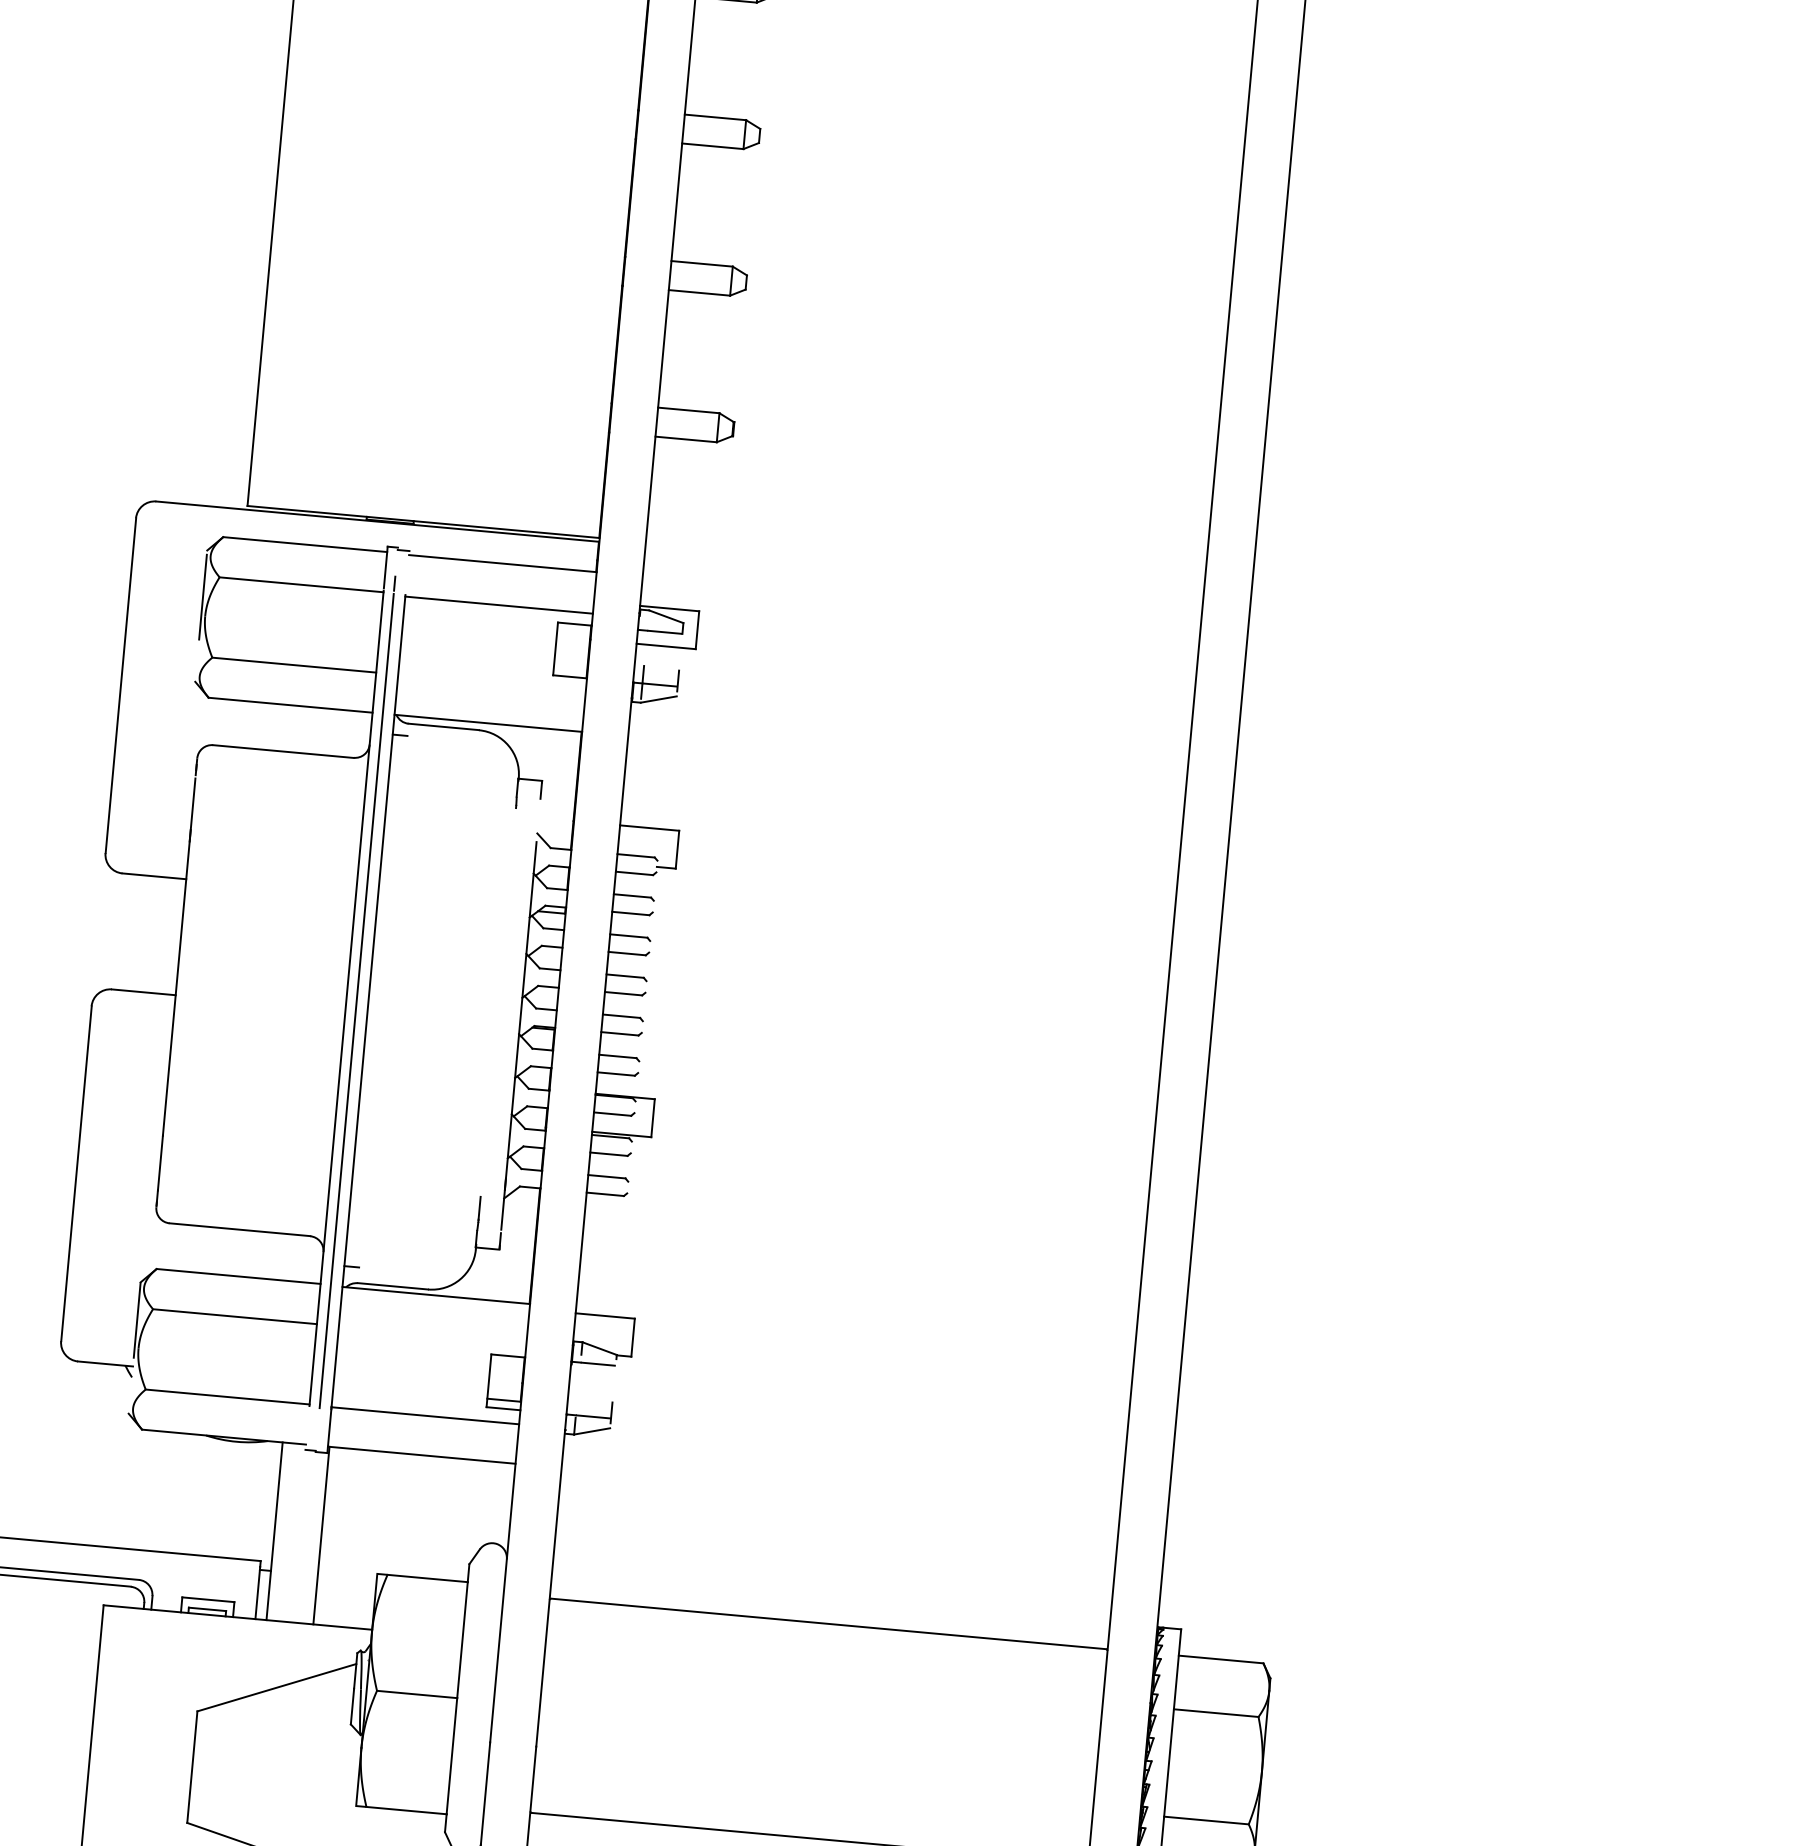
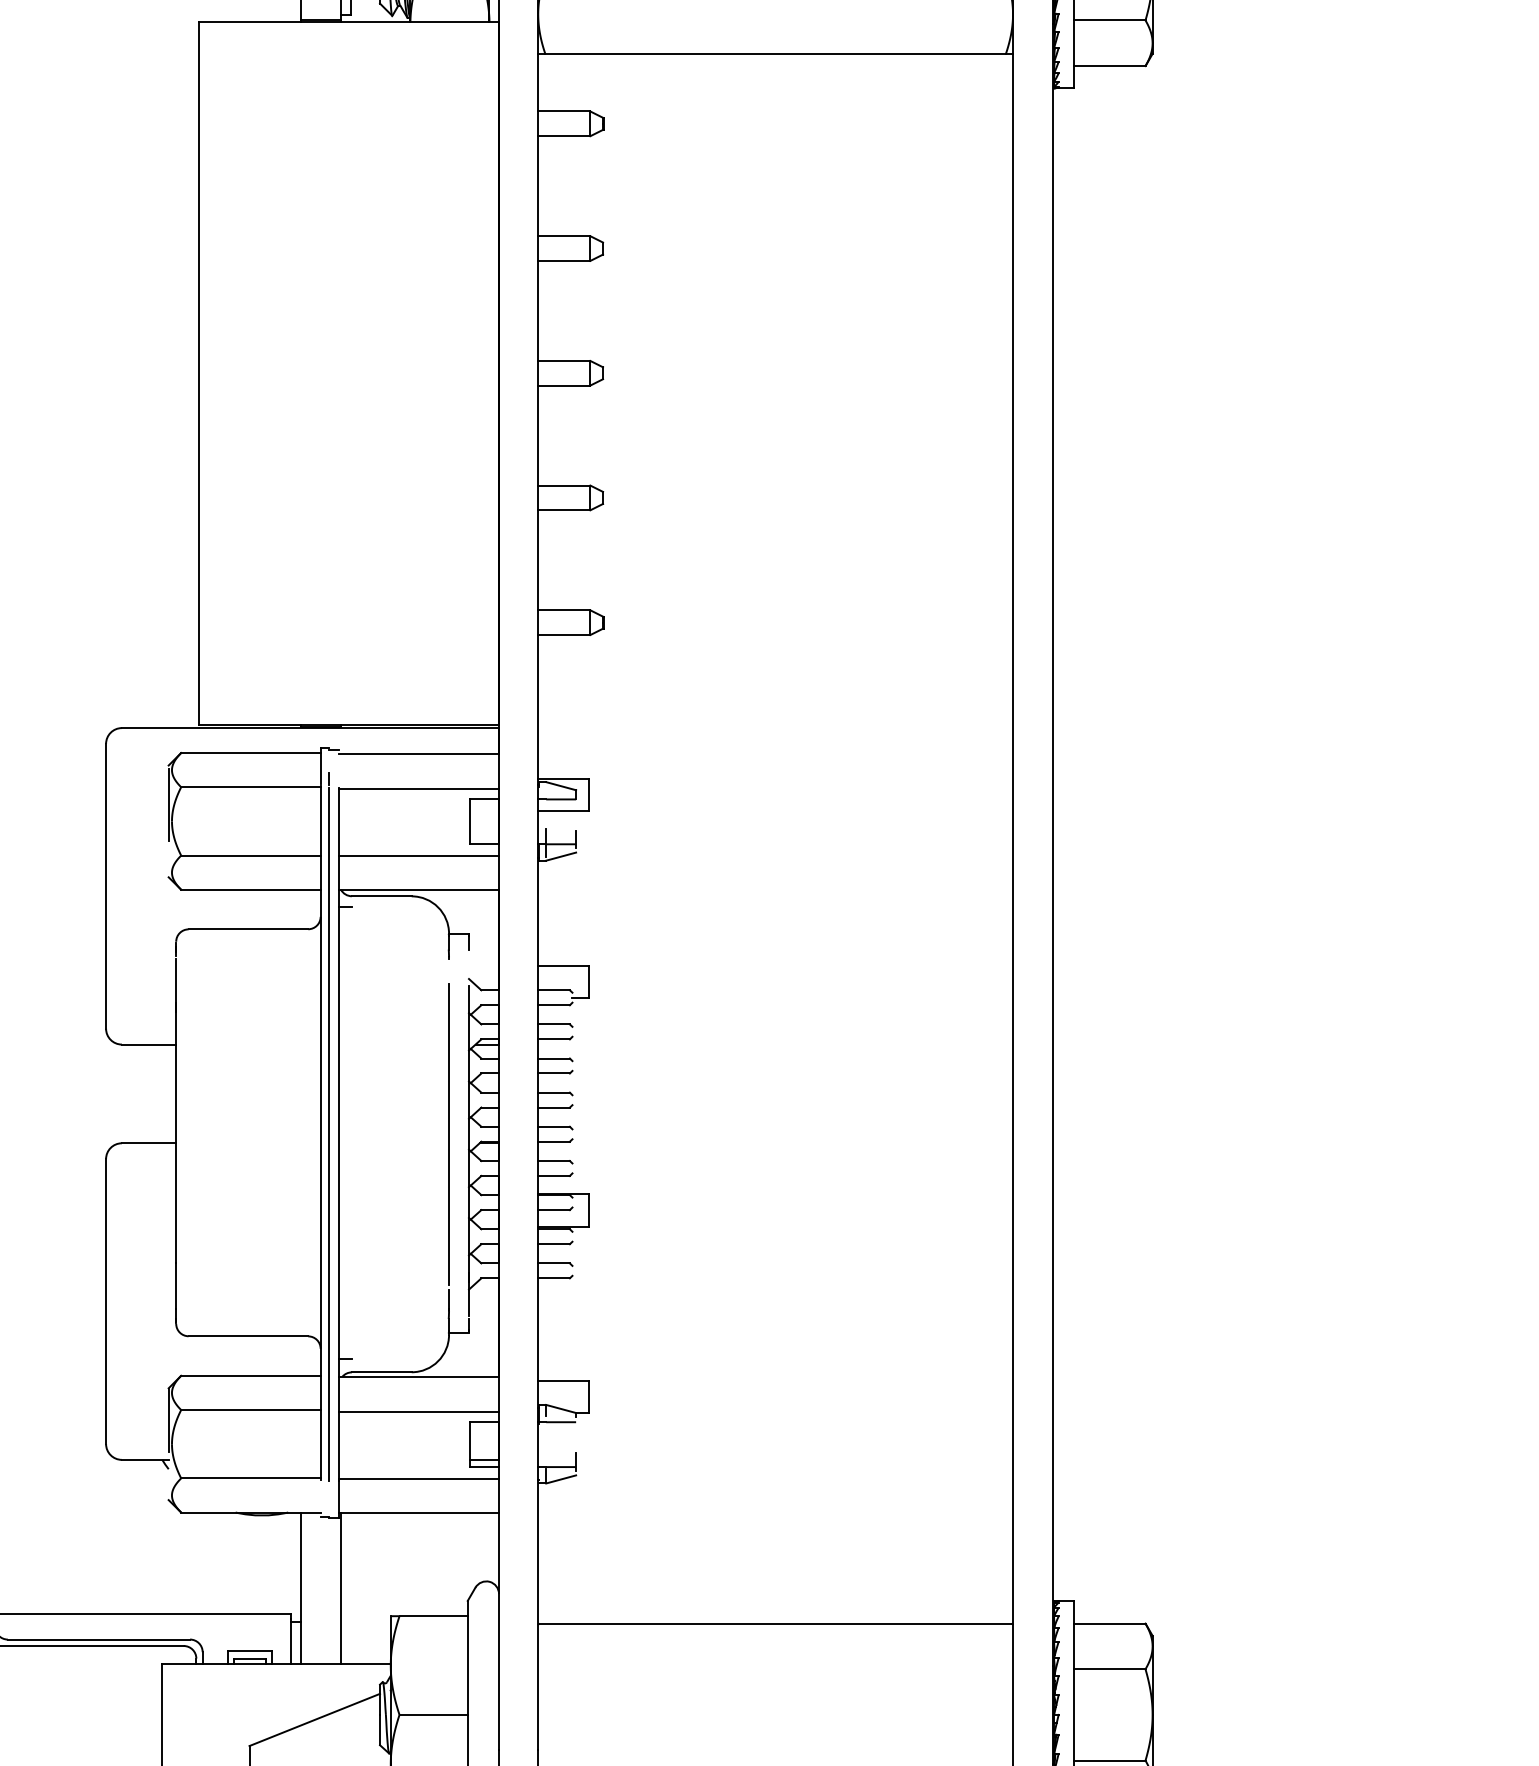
line: (492, 684) -> (419, 856), added
line: (497, 1012) -> (449, 1133), added
line: (432, 1337) -> (419, 1412), added

